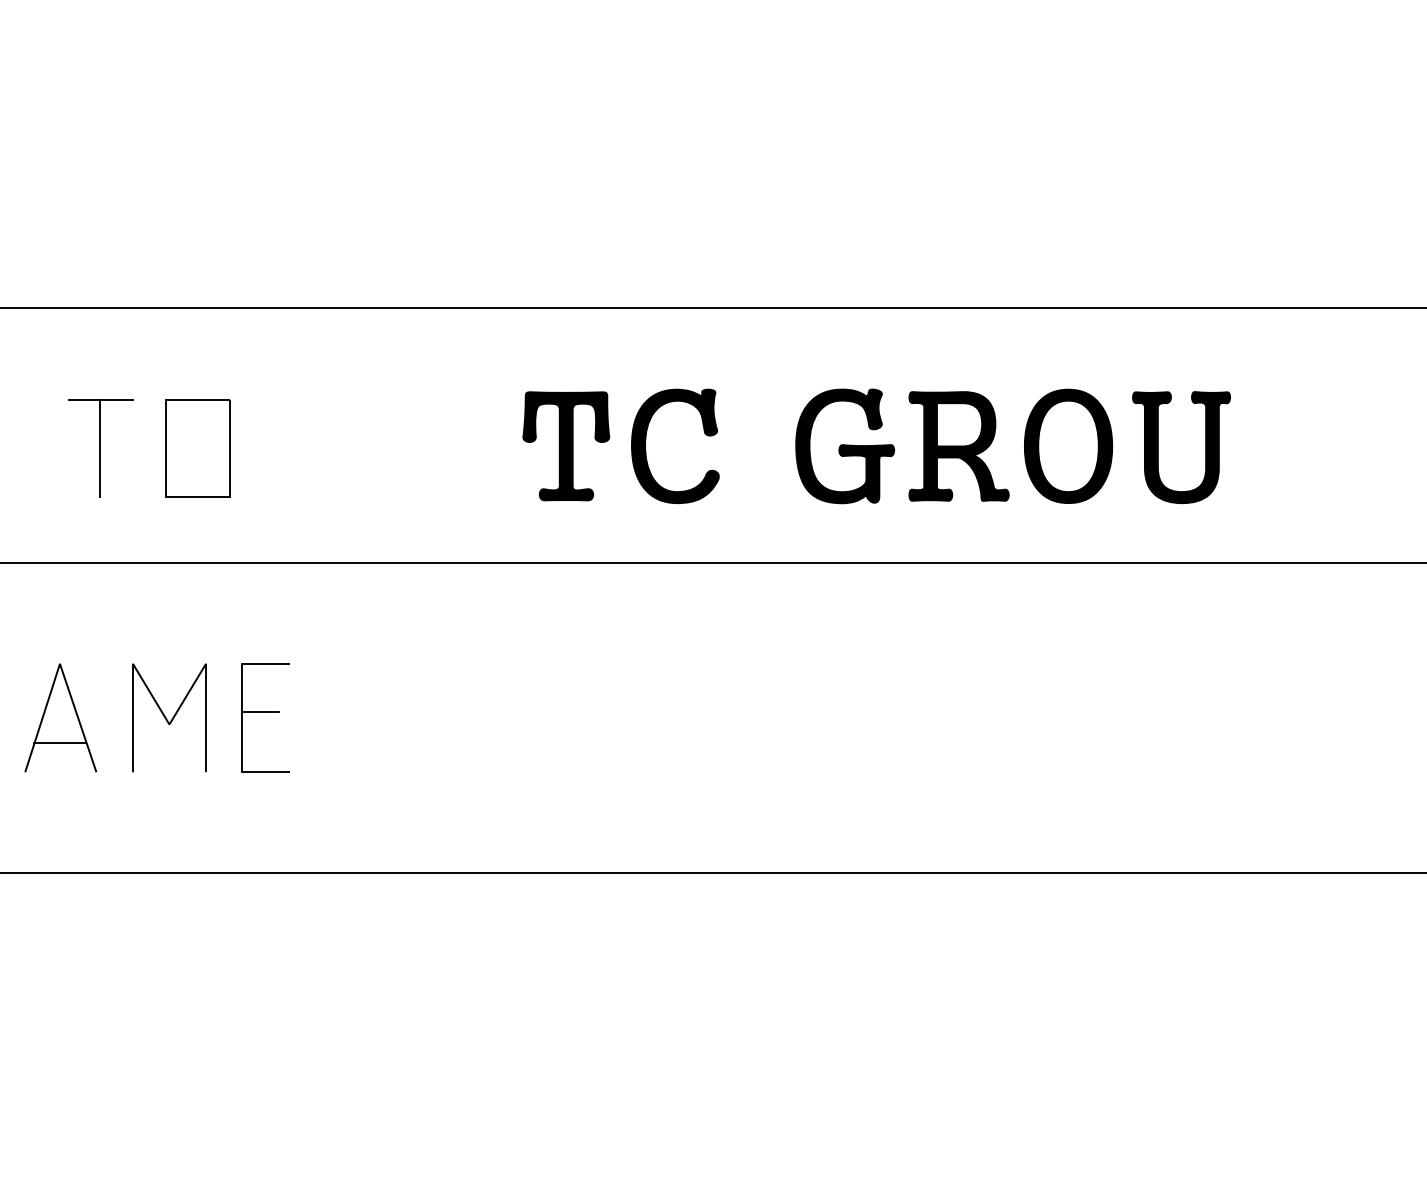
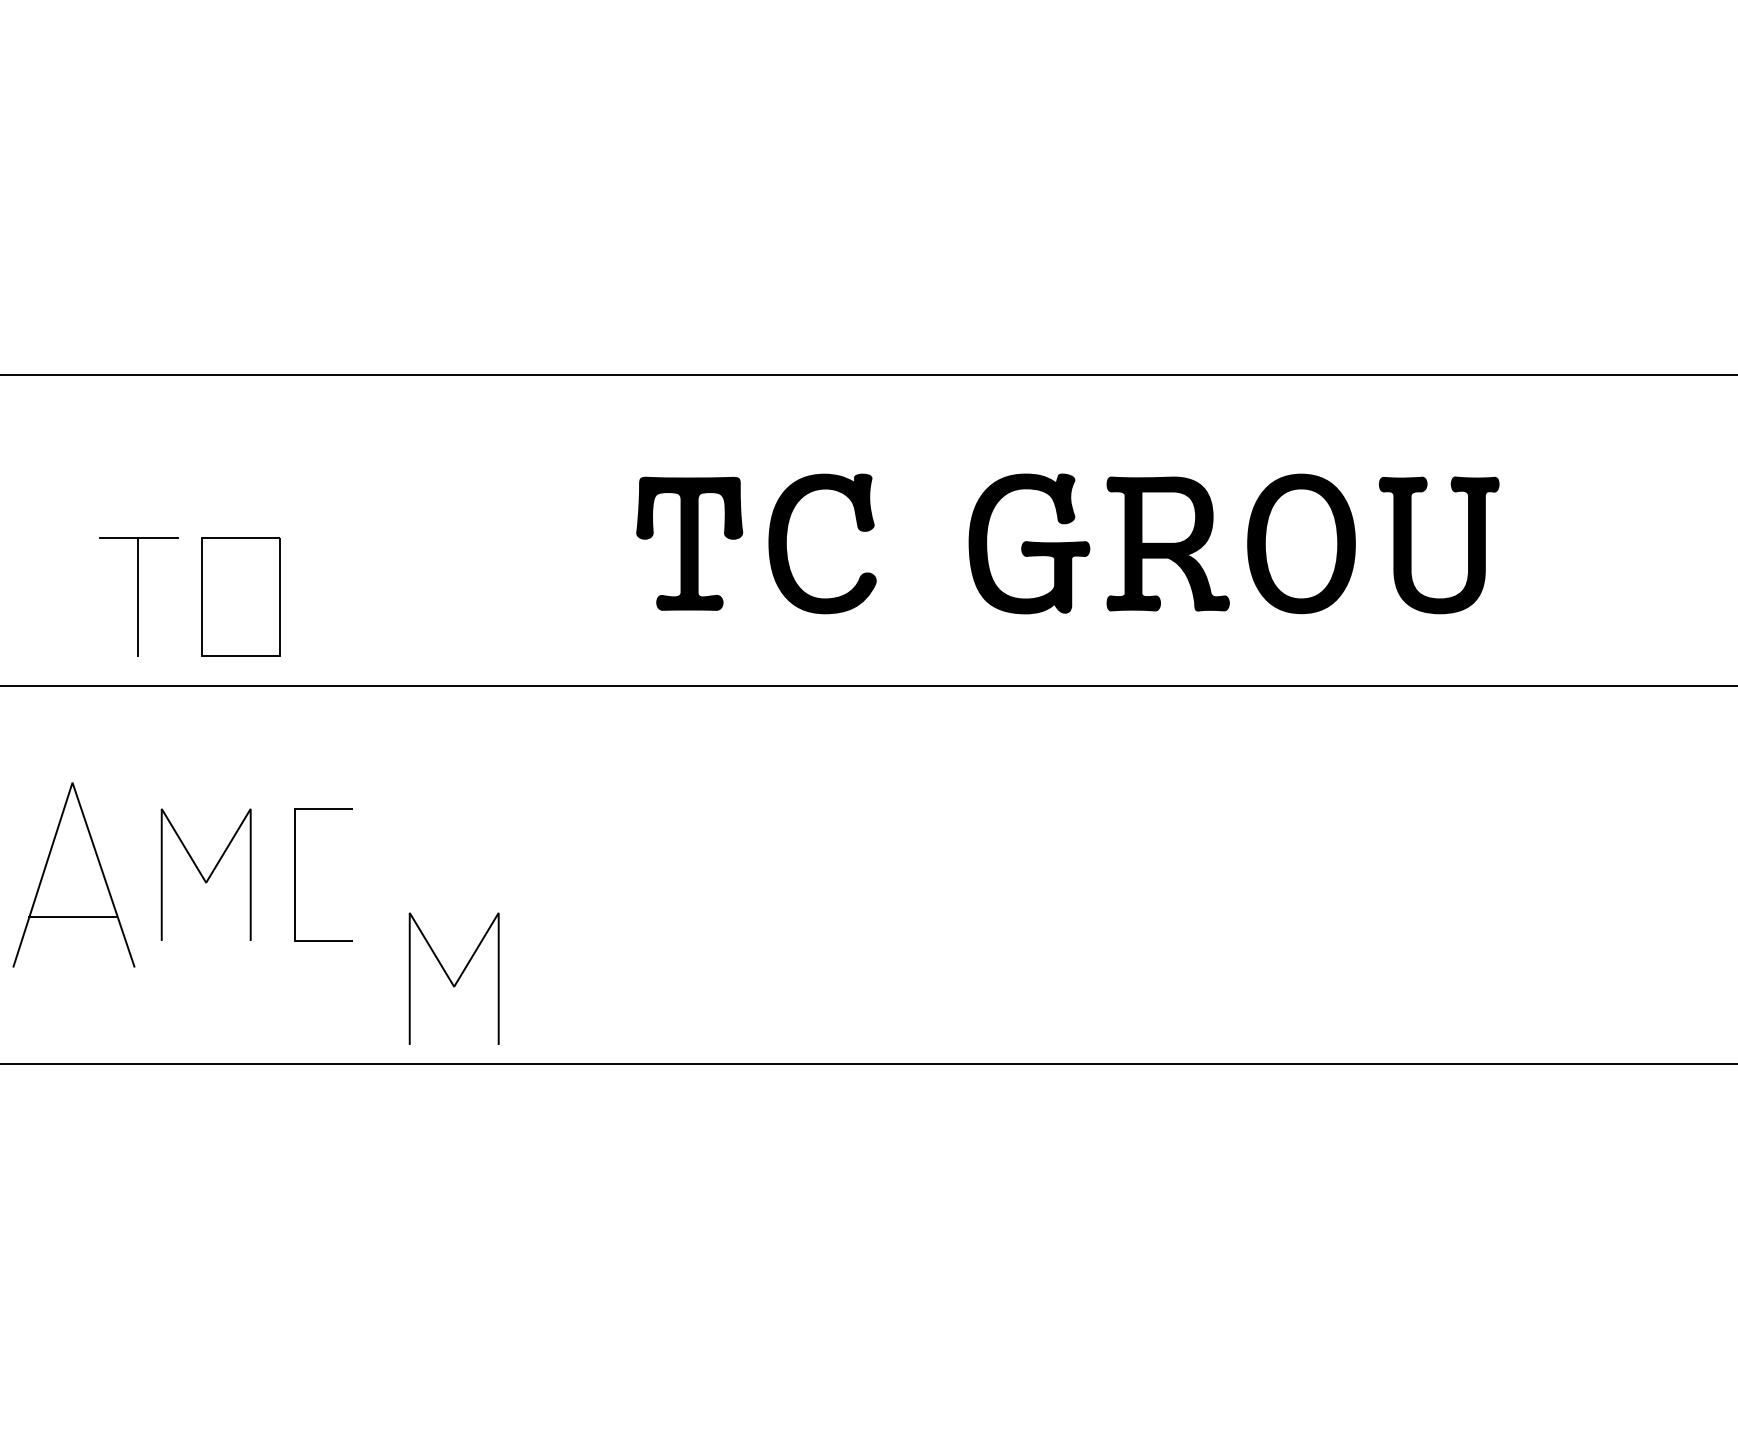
part: (100, 447) -> (138, 596), moved
part: (197, 447) -> (240, 596), moved
line: (260, 711) -> (317, 867), removed
part: (60, 717) -> (73, 874), size x1.4
line: (370, 804) -> (451, 980), added

